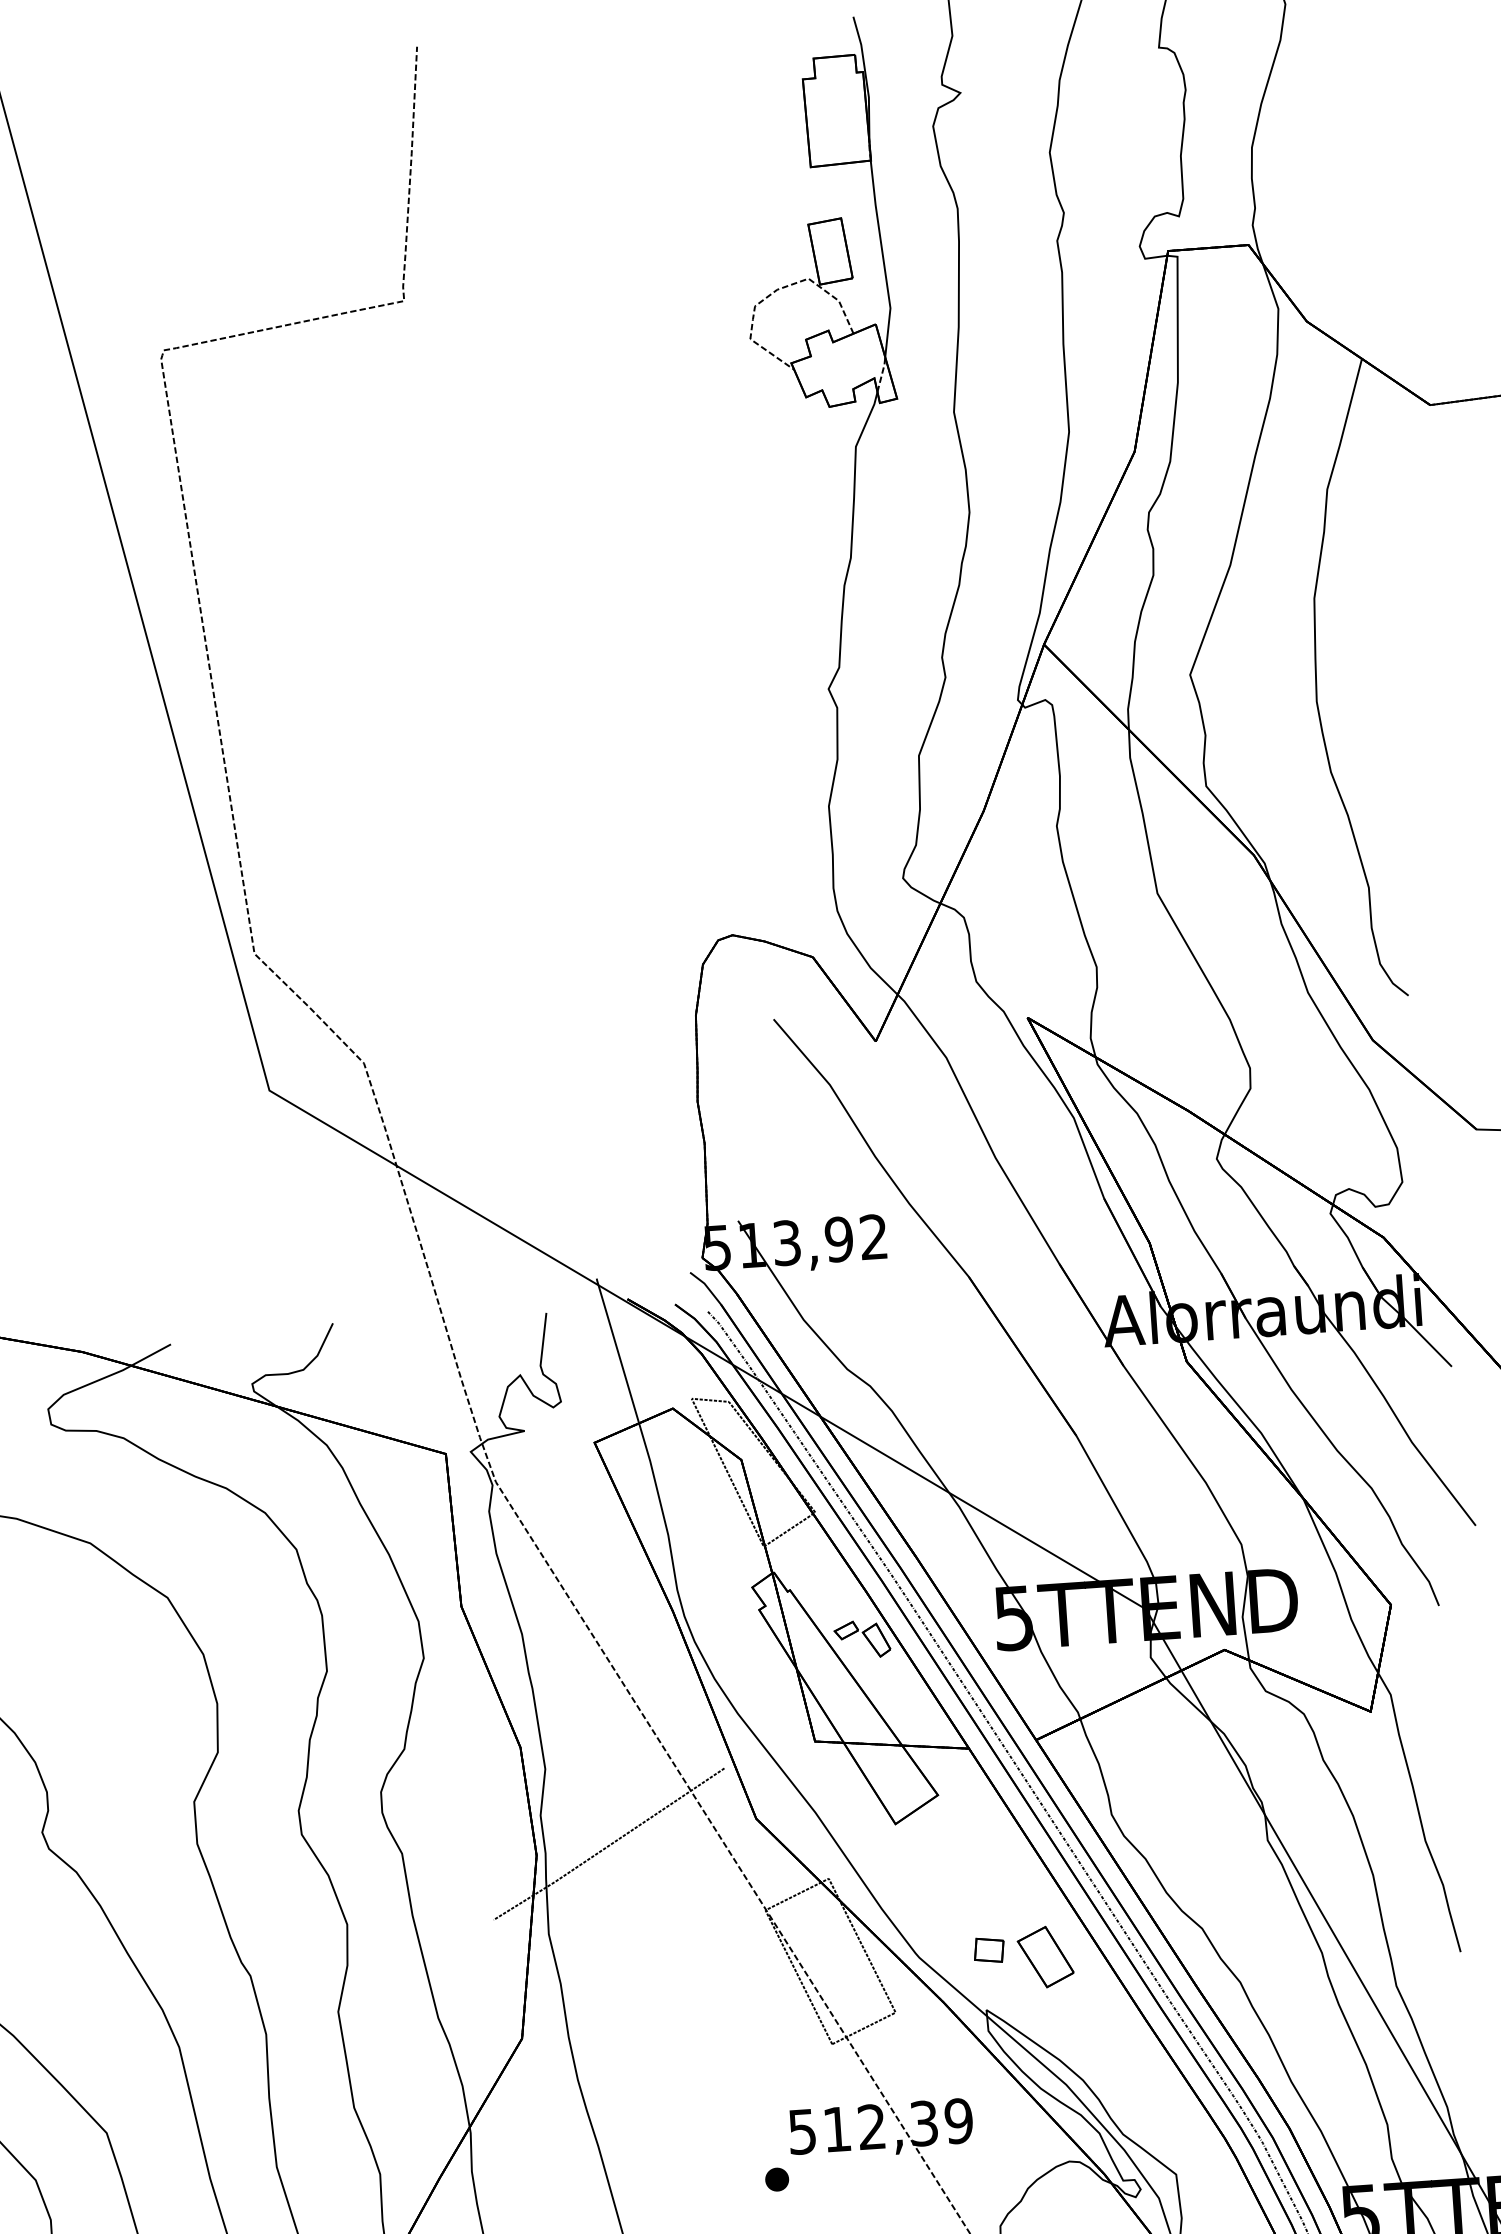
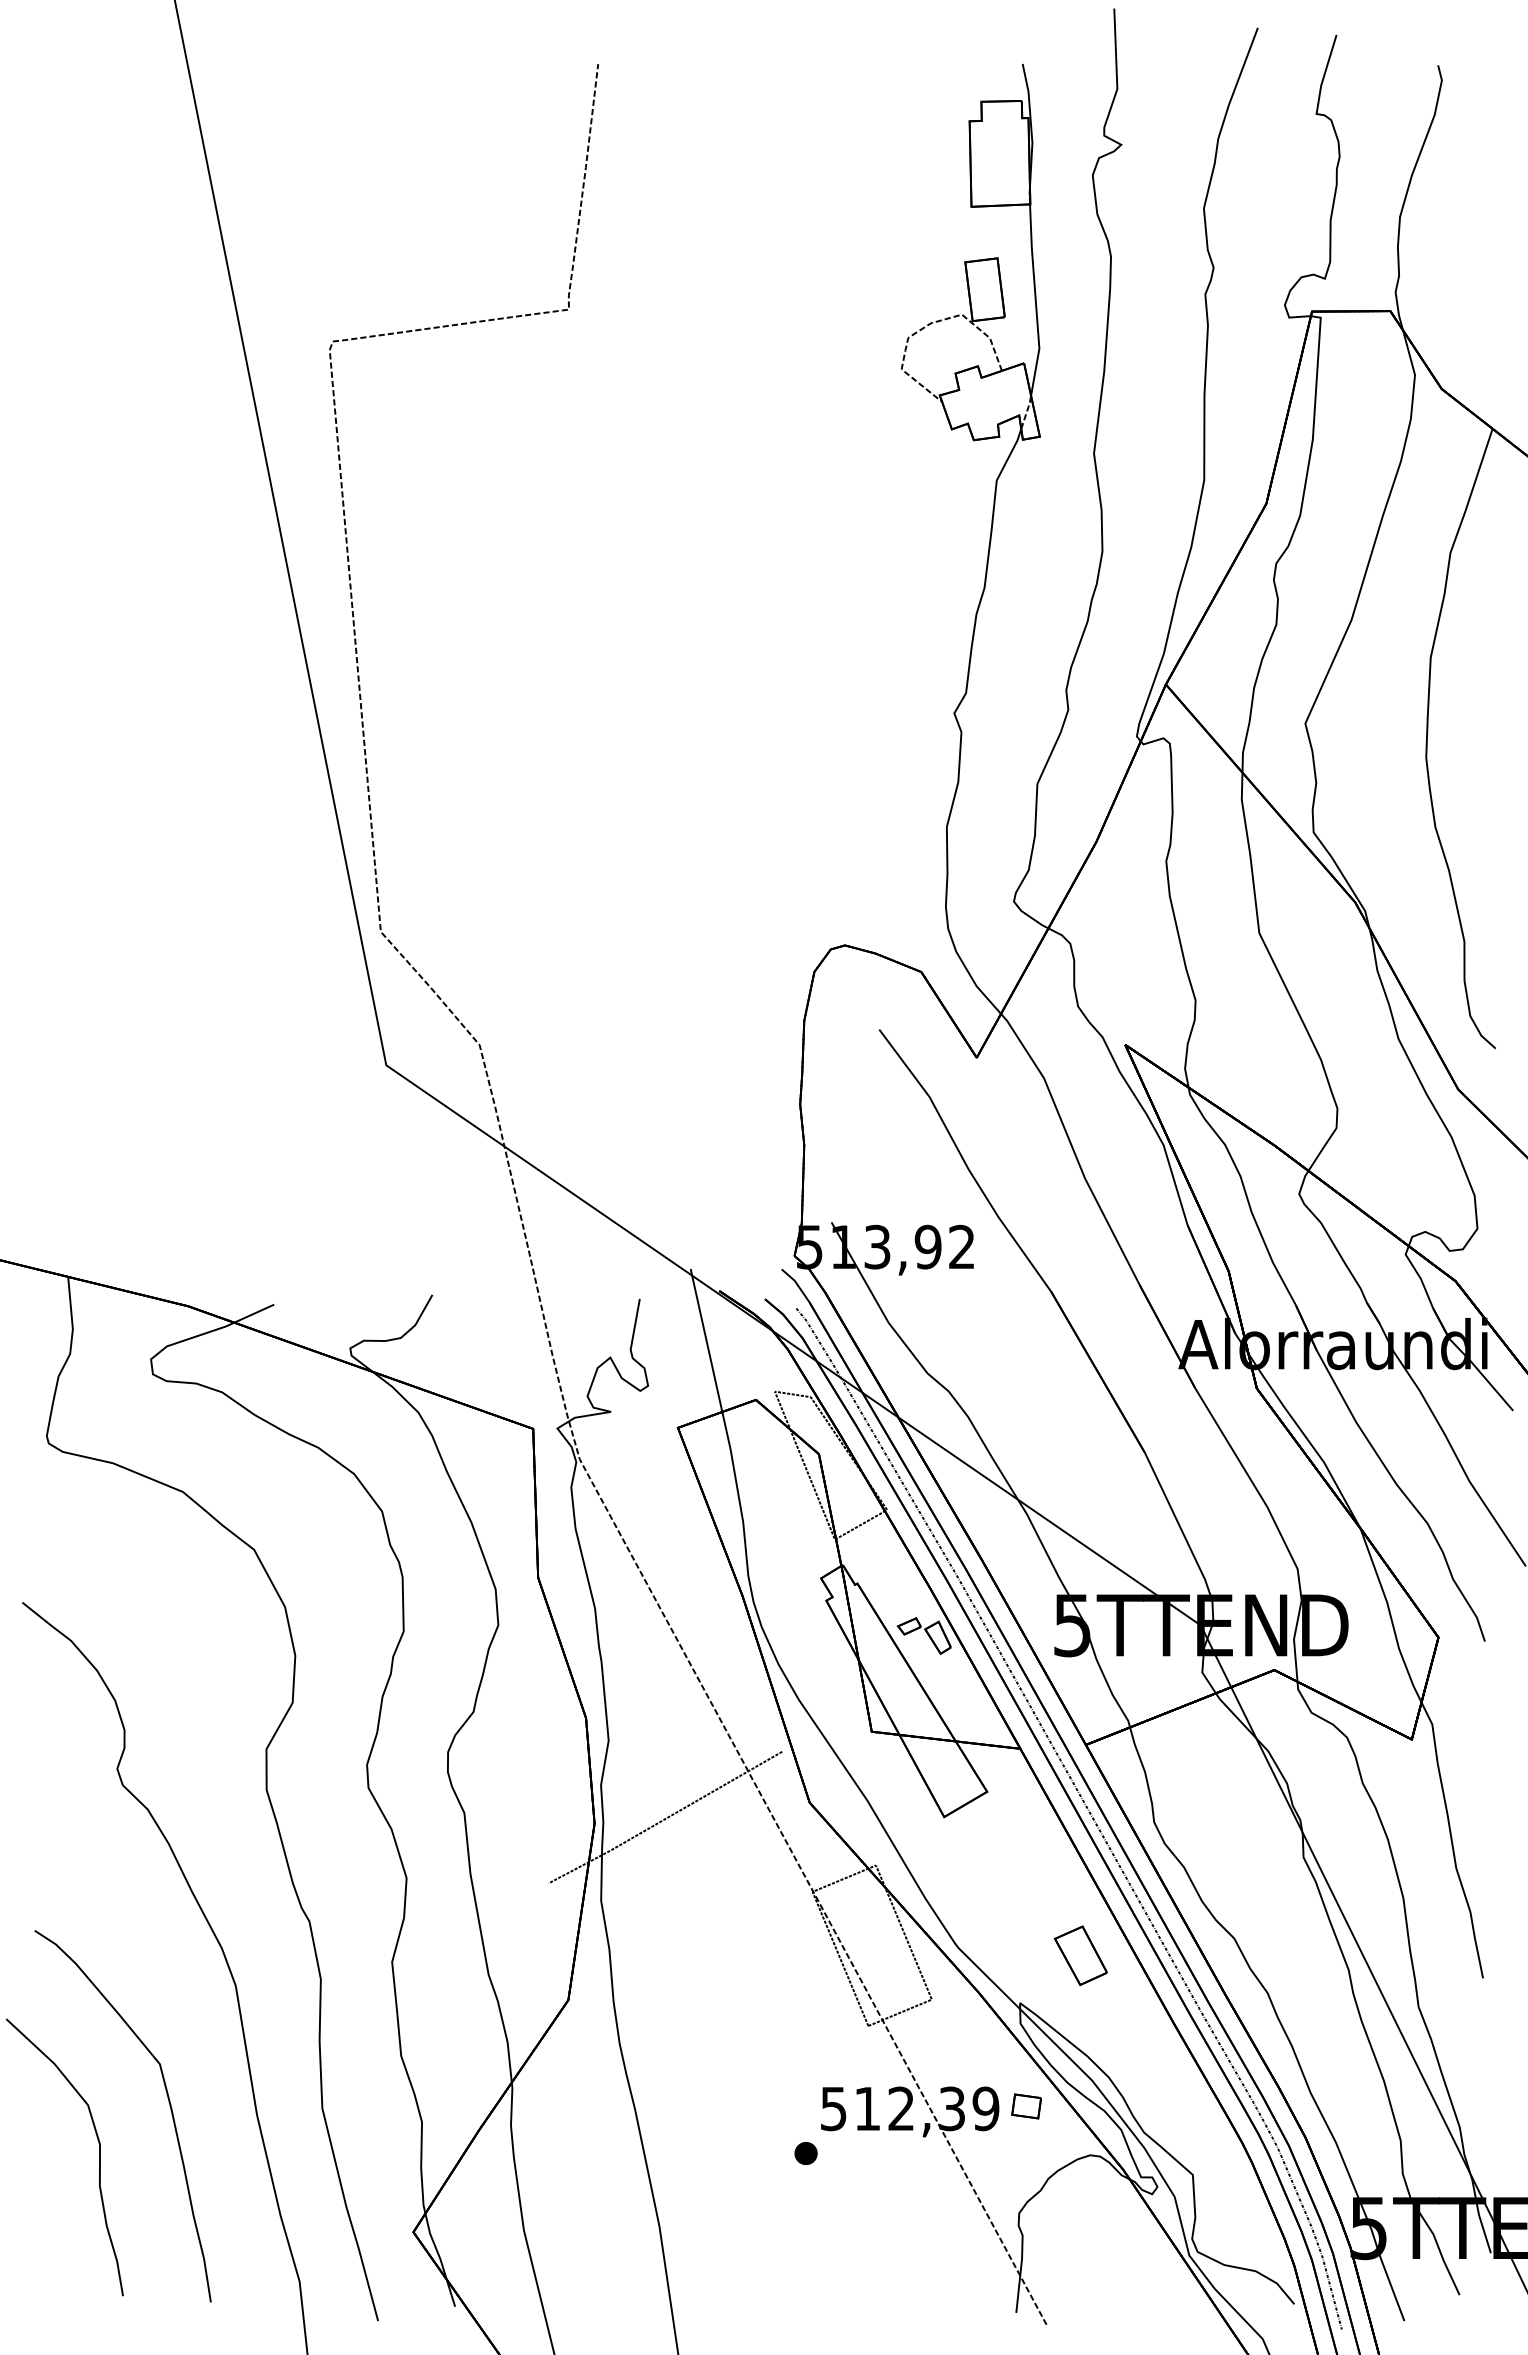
part: (989, 1950) -> (1026, 2106), moved

